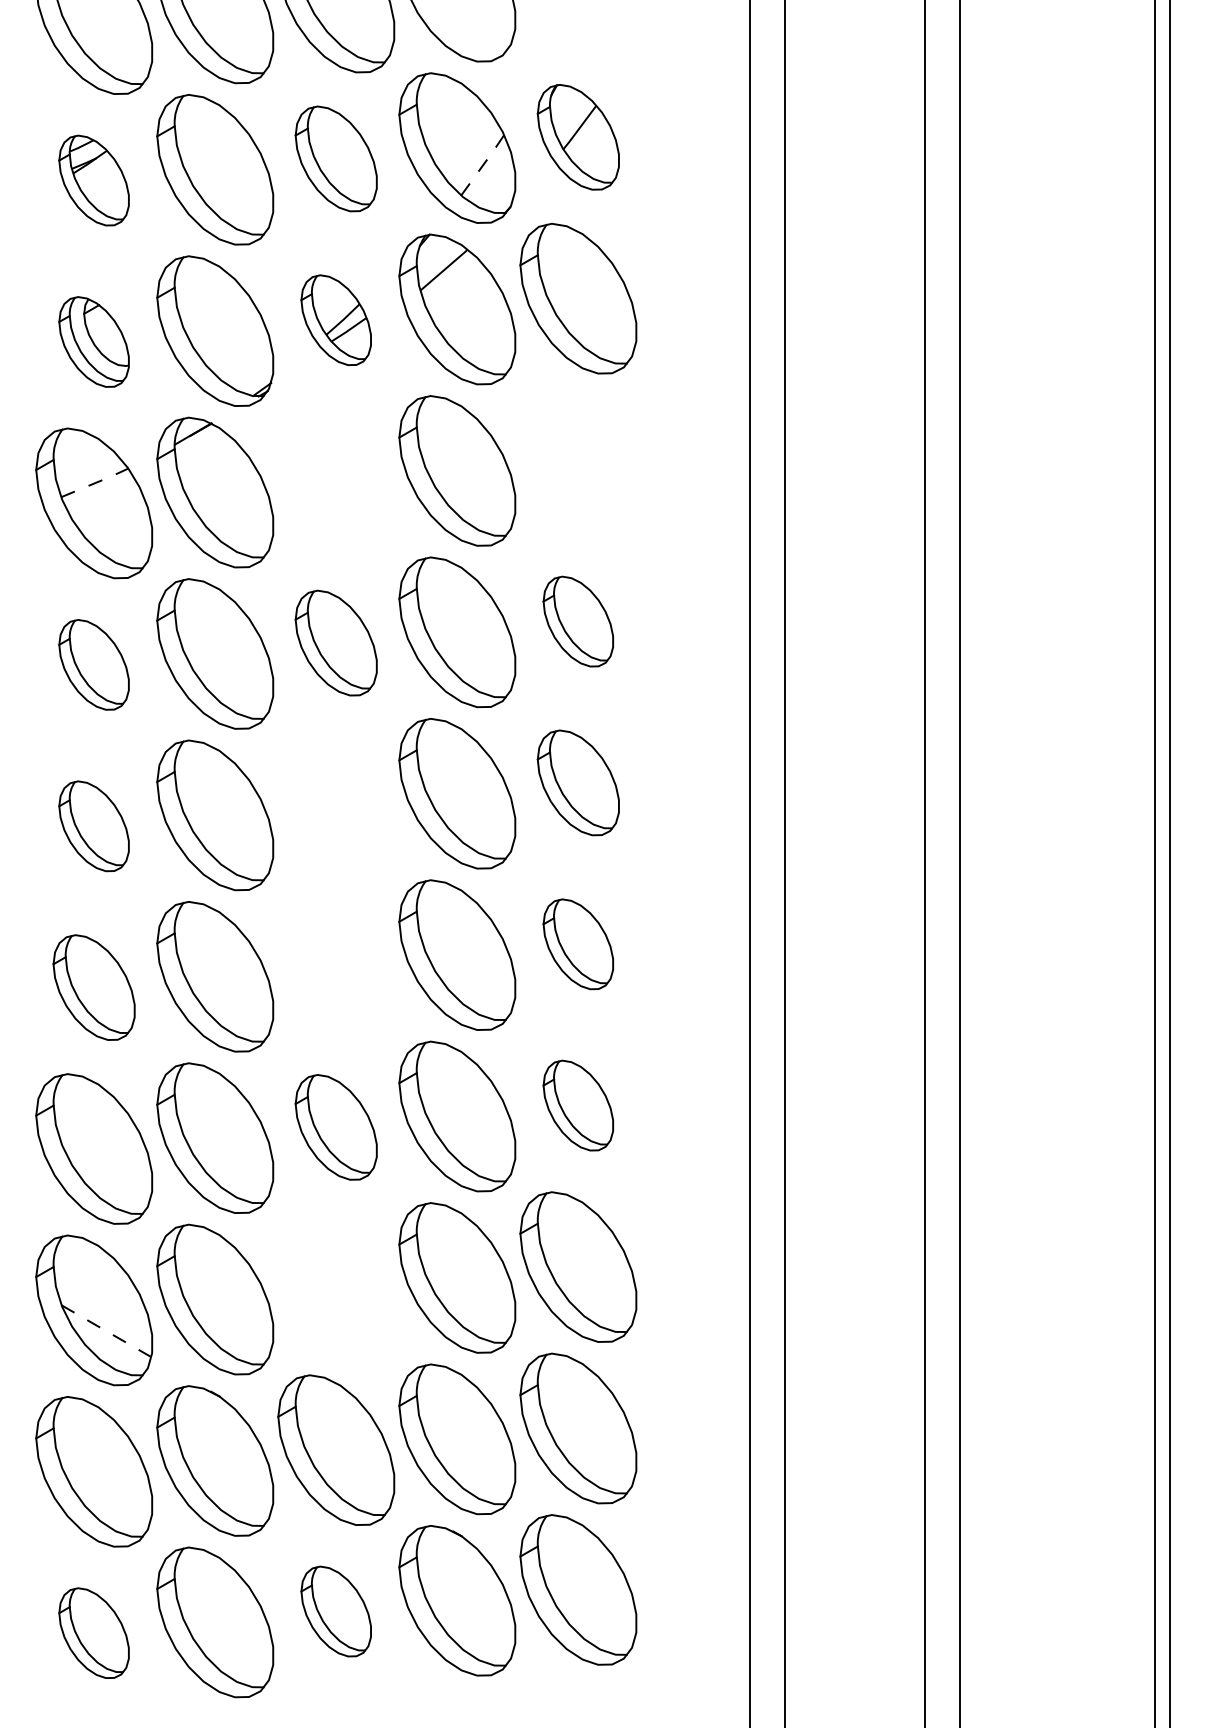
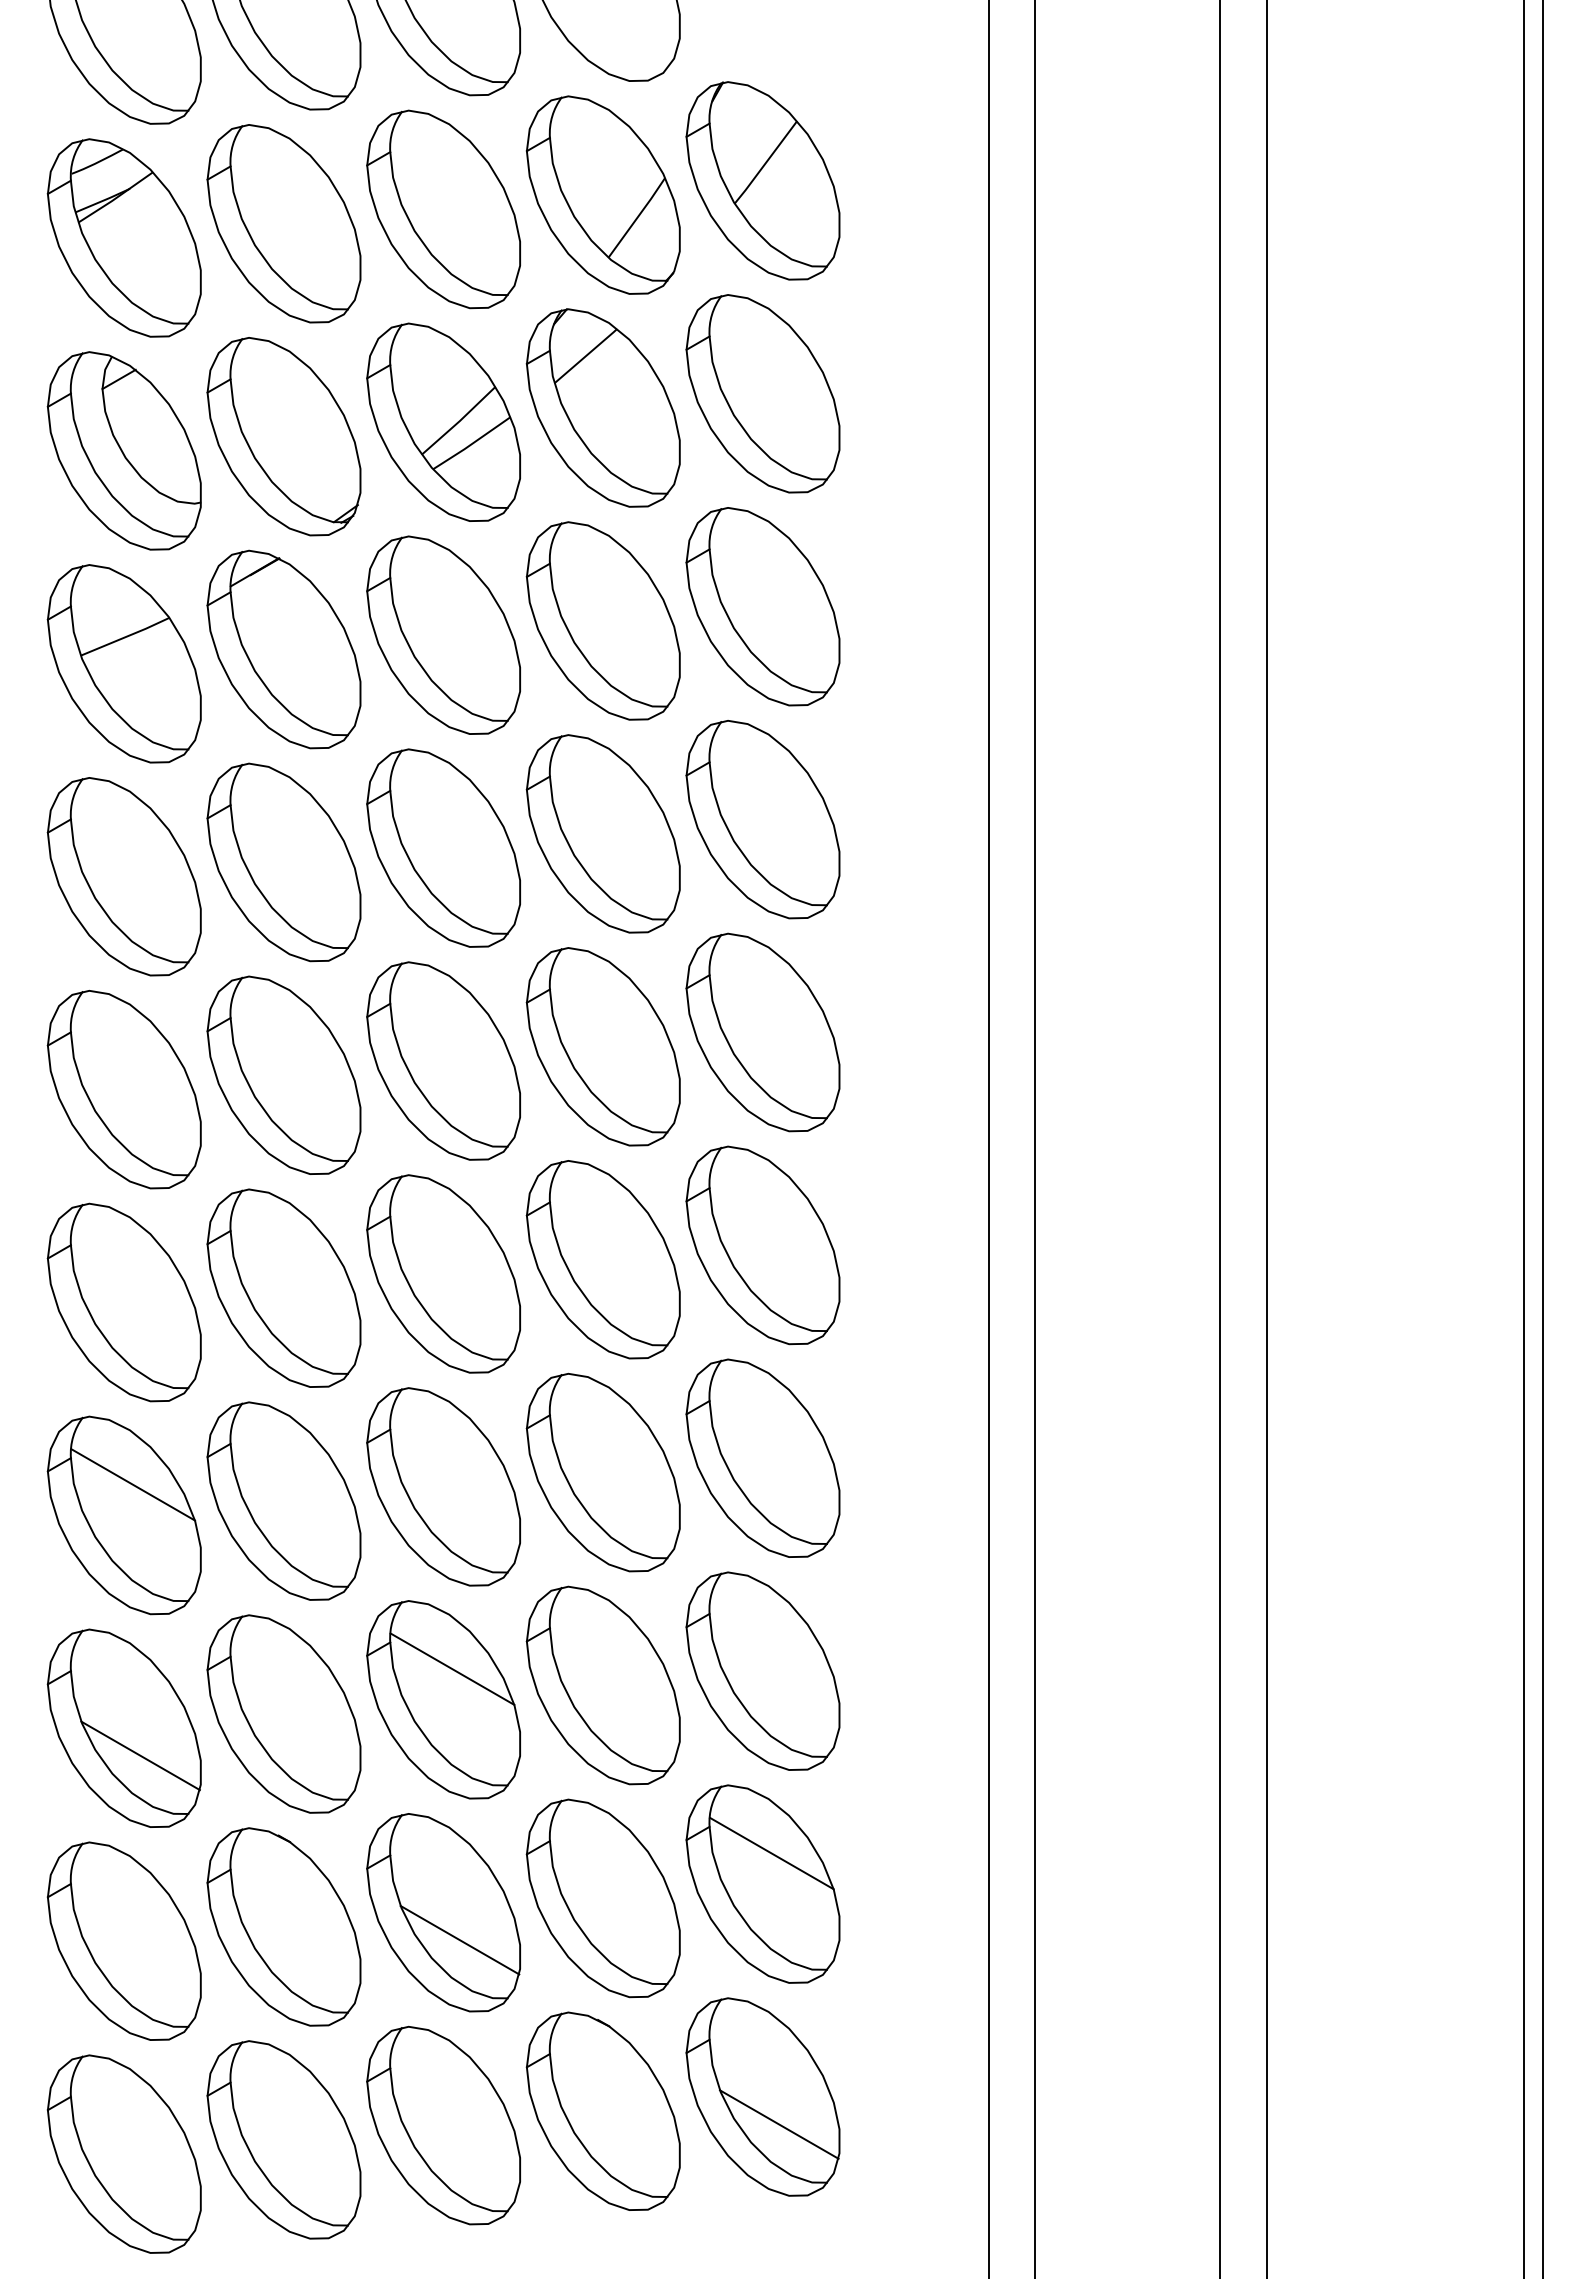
part: (577, 136) -> (762, 180), size x1.43
part: (336, 158) -> (443, 209), size x1.43
line: (483, 165) -> (637, 217), dashed -> solid
part: (93, 180) -> (123, 237), size x1.67
part: (336, 319) -> (443, 421), size x1.67
part: (93, 341) -> (123, 450), size x1.67
part: (577, 459) -> (762, 606), added
part: (336, 481) -> (443, 634), added
line: (95, 483) -> (125, 637), dashed -> solid
part: (577, 621) -> (762, 819), size x1.67
part: (336, 642) -> (443, 847), size x1.43
part: (93, 664) -> (123, 876), size x1.67
part: (577, 782) -> (762, 1032), size x1.43
part: (336, 804) -> (443, 1060), added
part: (93, 826) -> (123, 1089), size x1.67
part: (577, 944) -> (762, 1245), size x1.67
part: (336, 965) -> (443, 1273), added
part: (93, 987) -> (123, 1302), size x1.43
part: (577, 1105) -> (762, 1457), size x1.67
line: (100, 1125) -> (132, 1484), added
part: (336, 1127) -> (443, 1486), size x1.43
part: (336, 1288) -> (443, 1699), added
line: (106, 1330) -> (140, 1755), dashed -> solid
line: (584, 1405) -> (771, 1853), added
line: (348, 1470) -> (459, 1939), added
line: (590, 1610) -> (779, 2124), added
part: (336, 1611) -> (443, 2125), size x1.67
part: (93, 1632) -> (123, 2153), size x1.67

